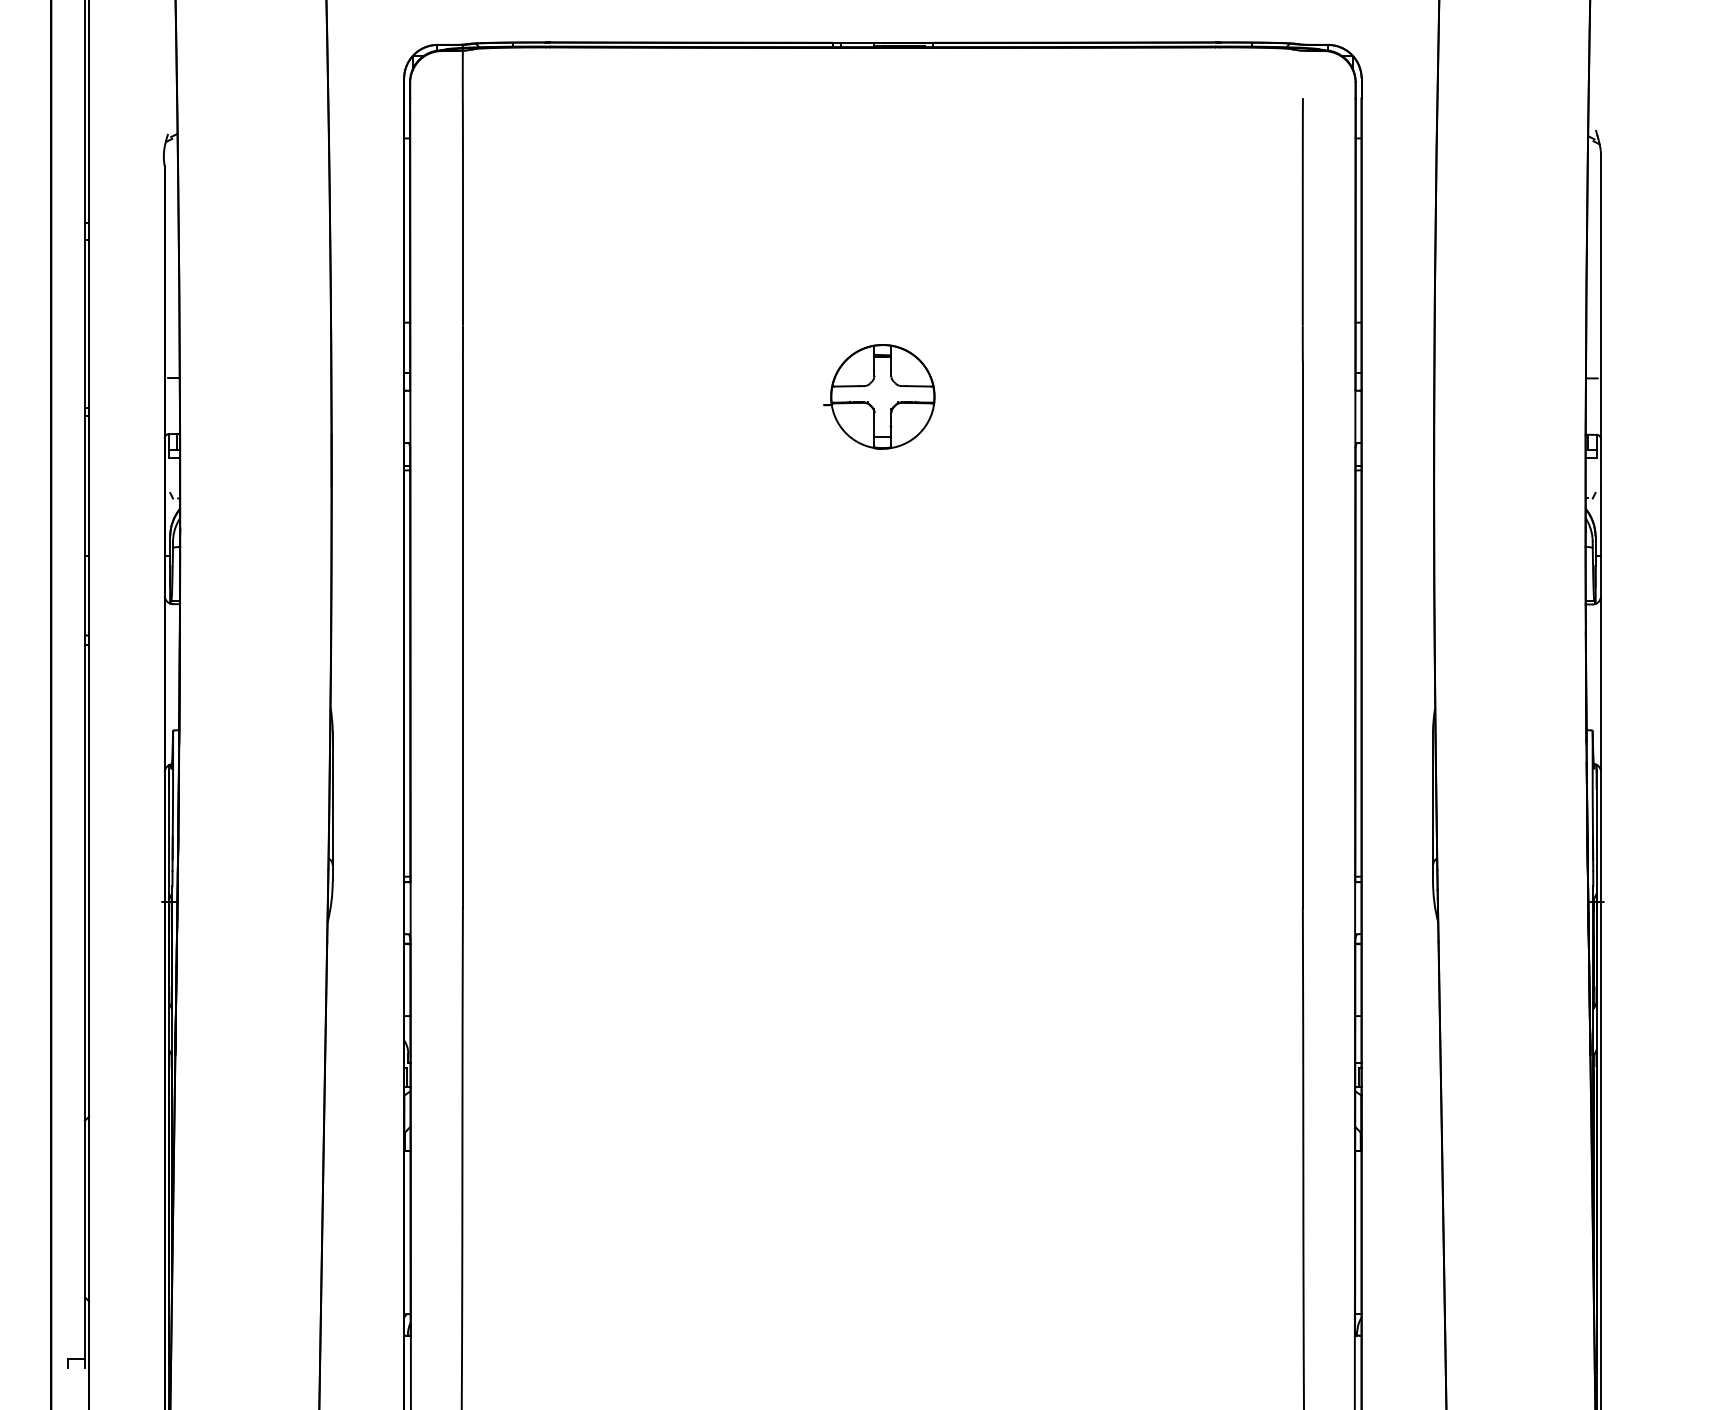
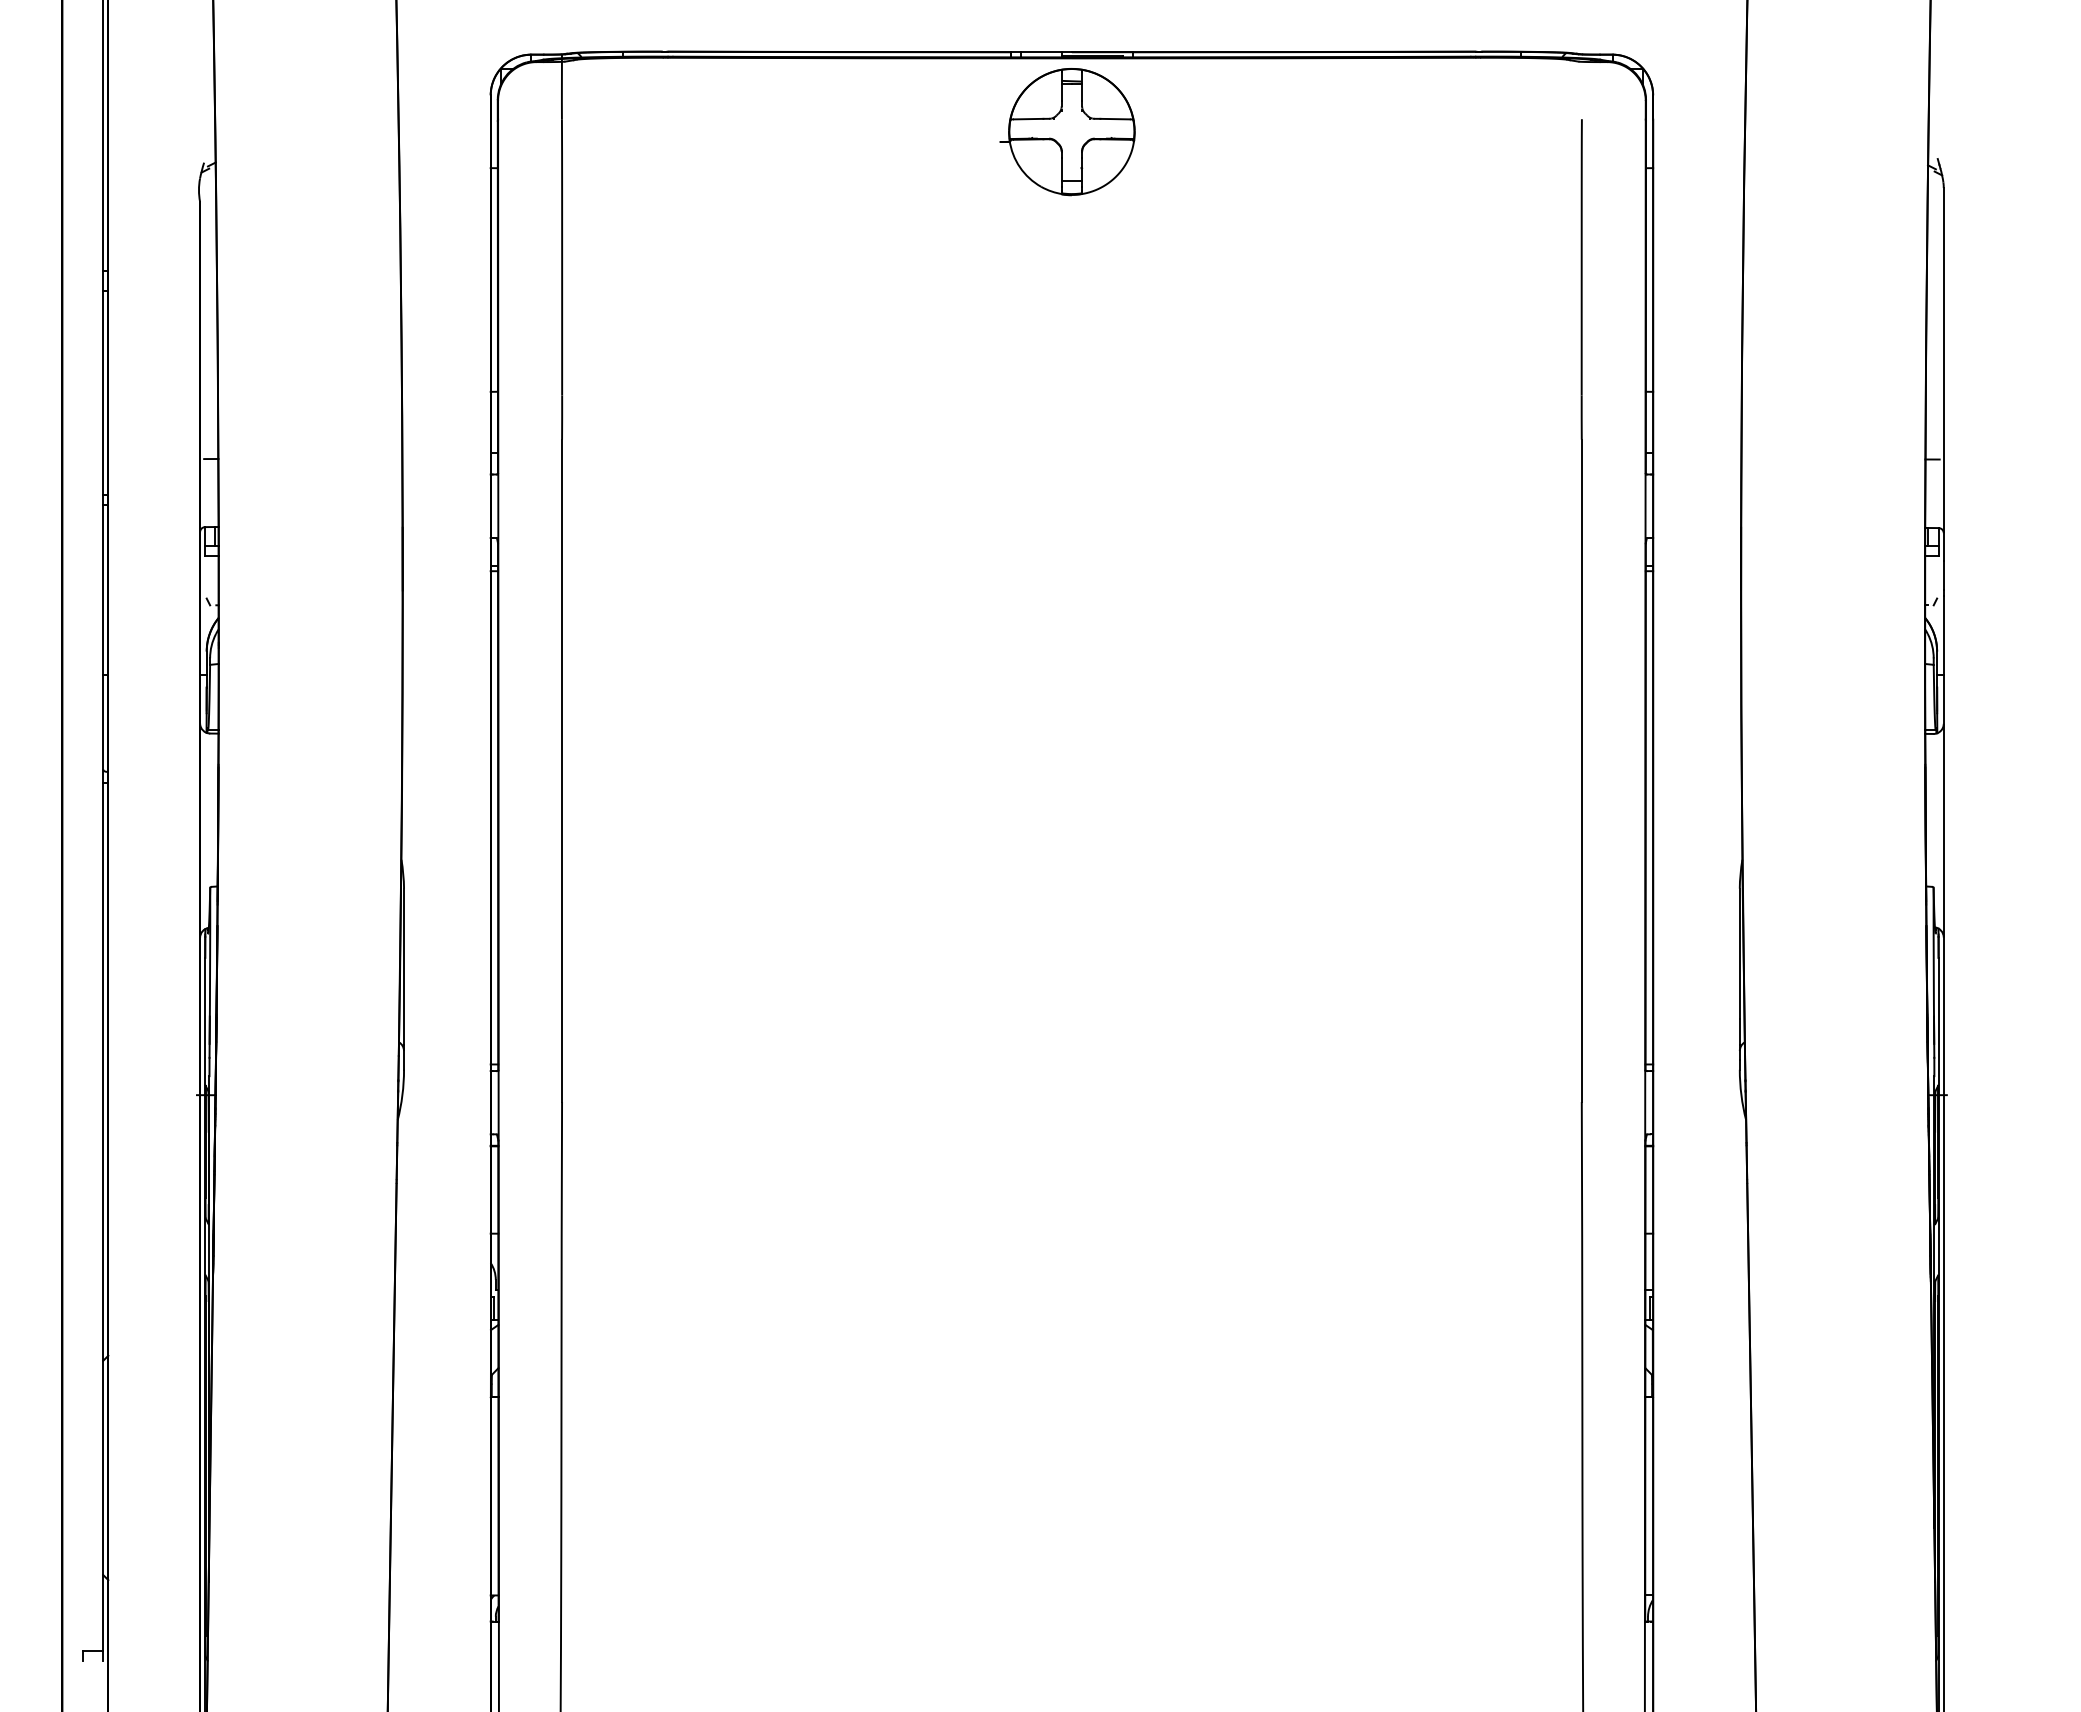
part: (879, 397) -> (1067, 132), moved

